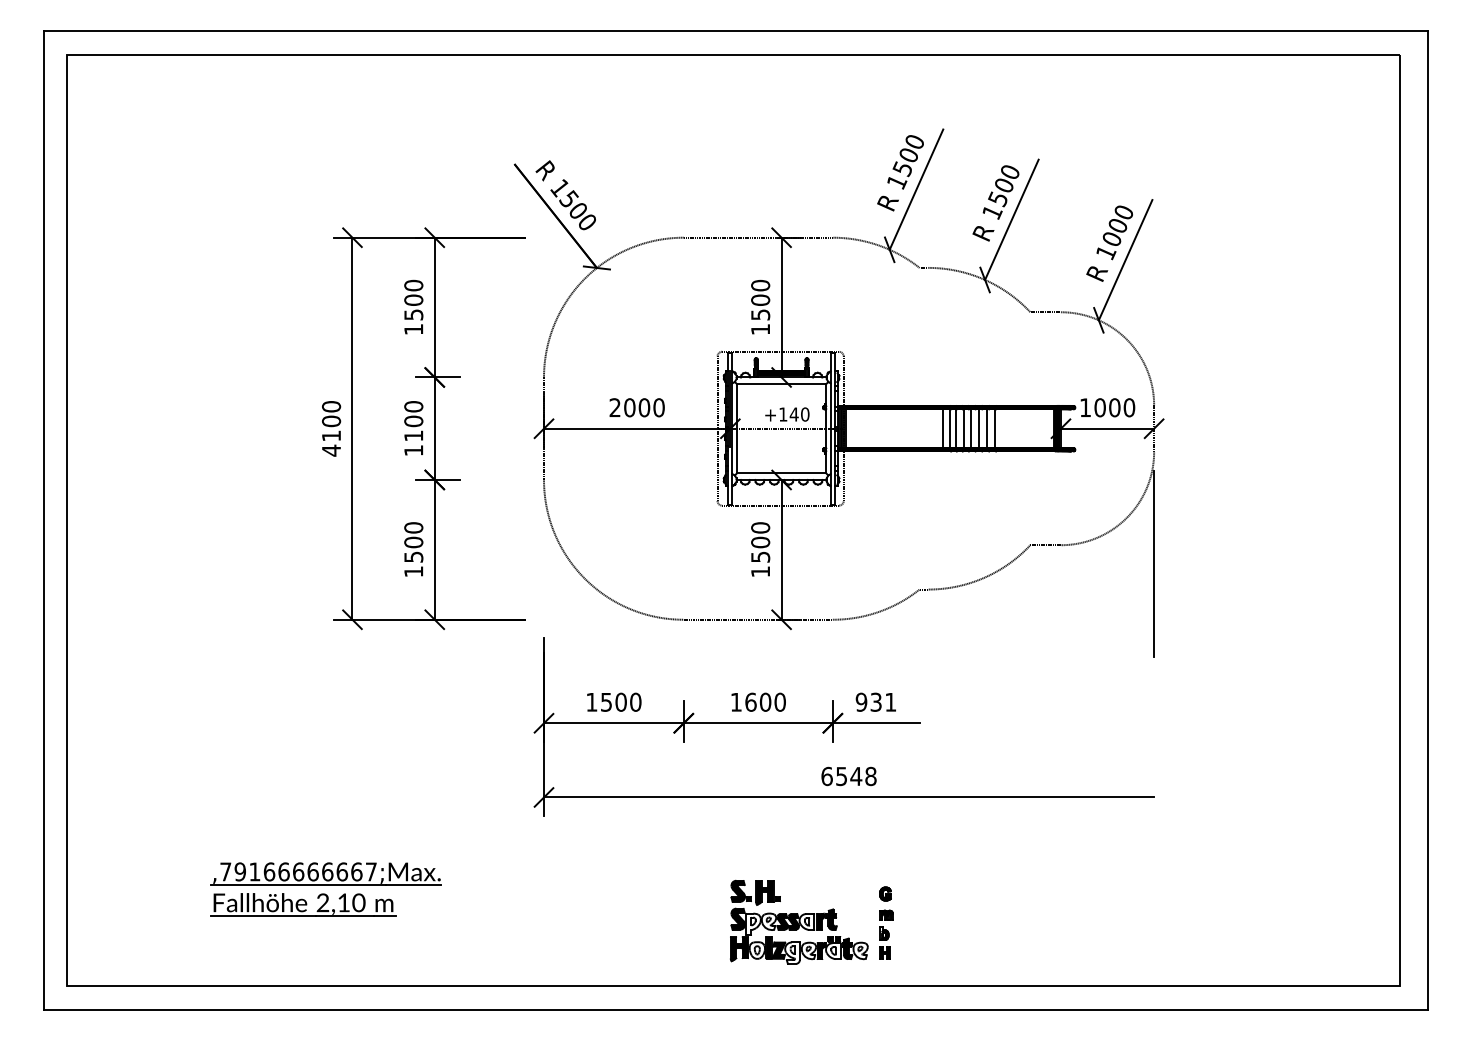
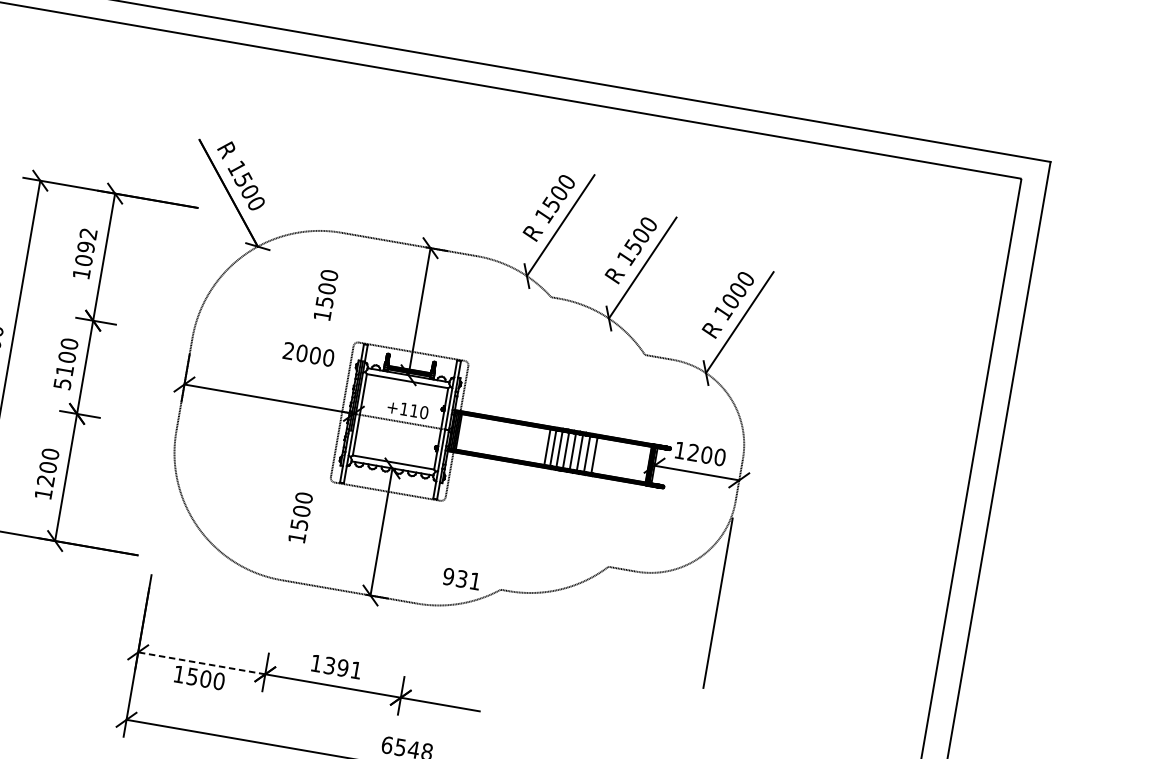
text: (413, 299) -> (86, 246), 1500 -> 1092
text: (760, 306) -> (325, 294), moved
text: (636, 407) -> (308, 354), moved
text: (1099, 407) -> (692, 452), 1000 -> 1200
text: (793, 414) -> (413, 410), +140 -> +110
text: (413, 450) -> (62, 383), 1100 -> 5100
text: (760, 549) -> (300, 517), moved
text: (413, 556) -> (45, 480), 1500 -> 1200
text: (614, 701) -> (199, 677), moved
text: (765, 701) -> (343, 667), 1600 -> 1391
text: (875, 701) -> (461, 578), moved
line: (613, 723) -> (201, 663), solid -> dashed

